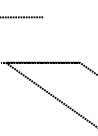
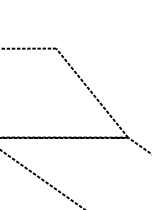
line: (61, 39) -> (92, 92), added

